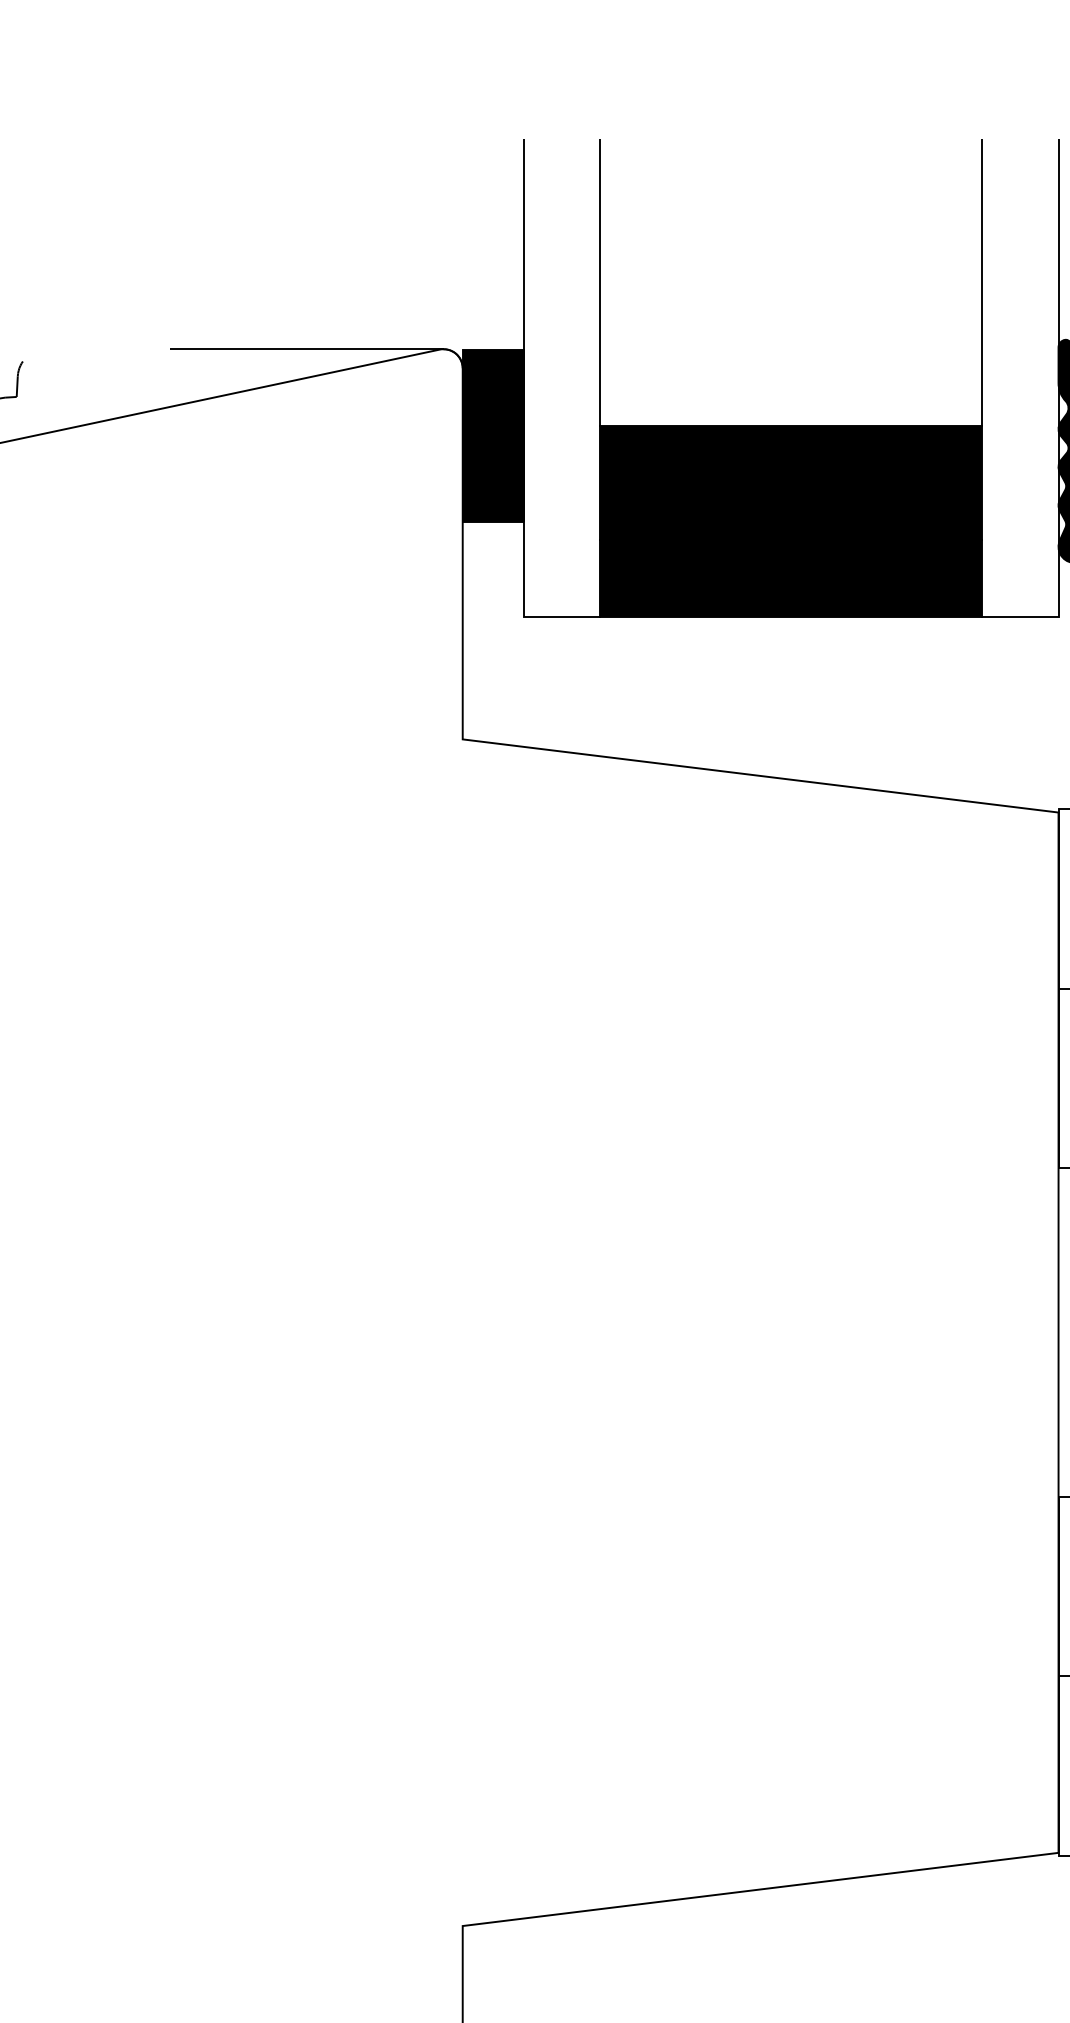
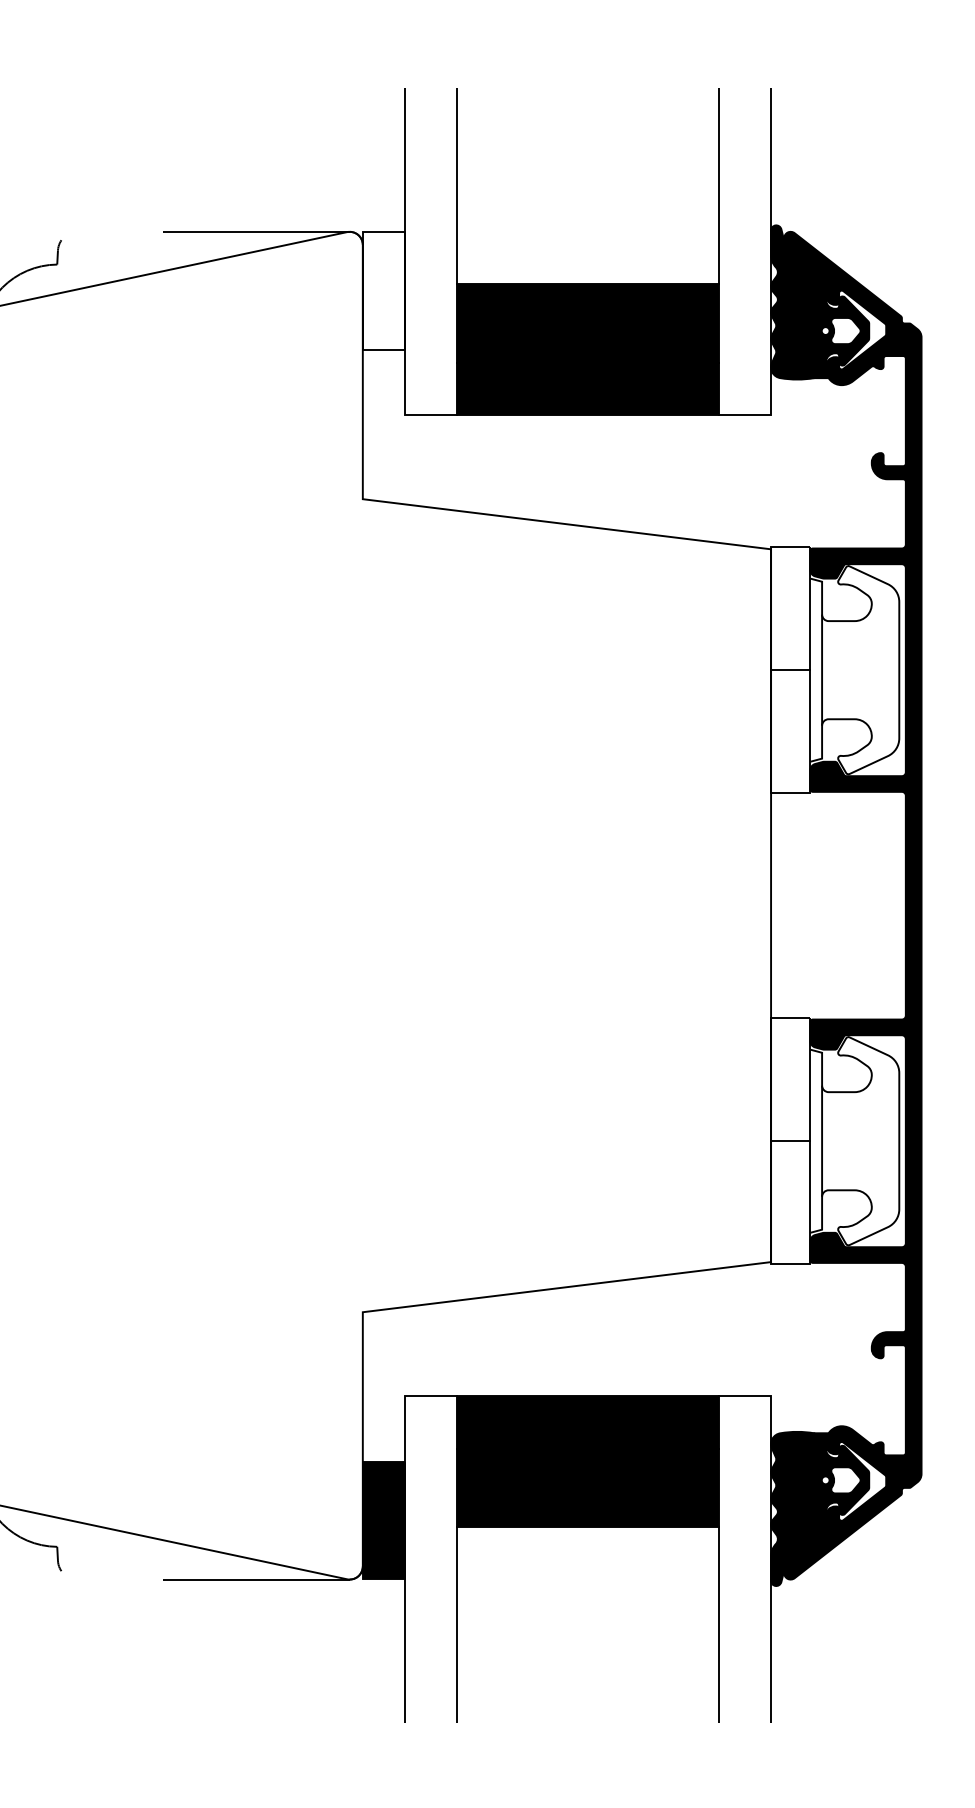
fill: (492, 434) -> (383, 290), removed

